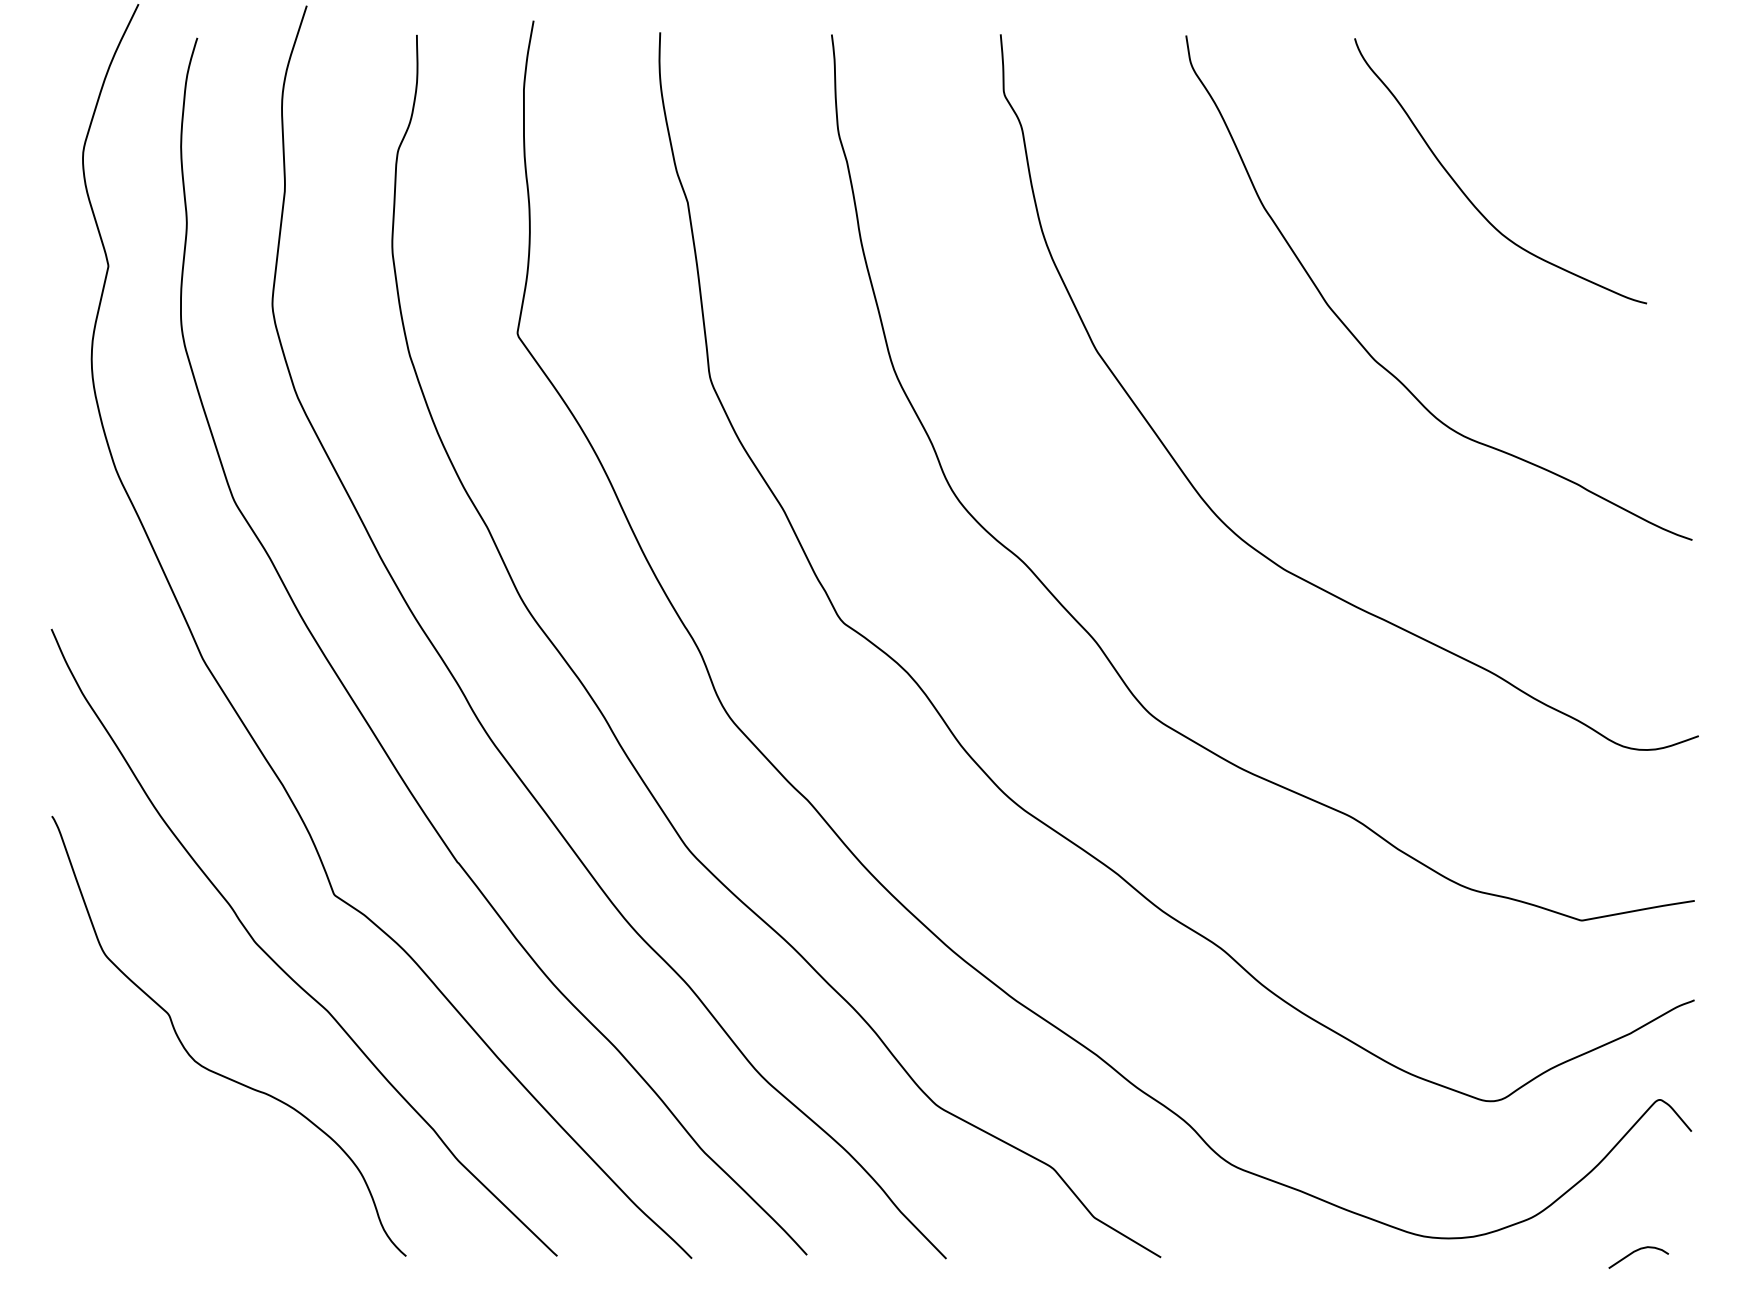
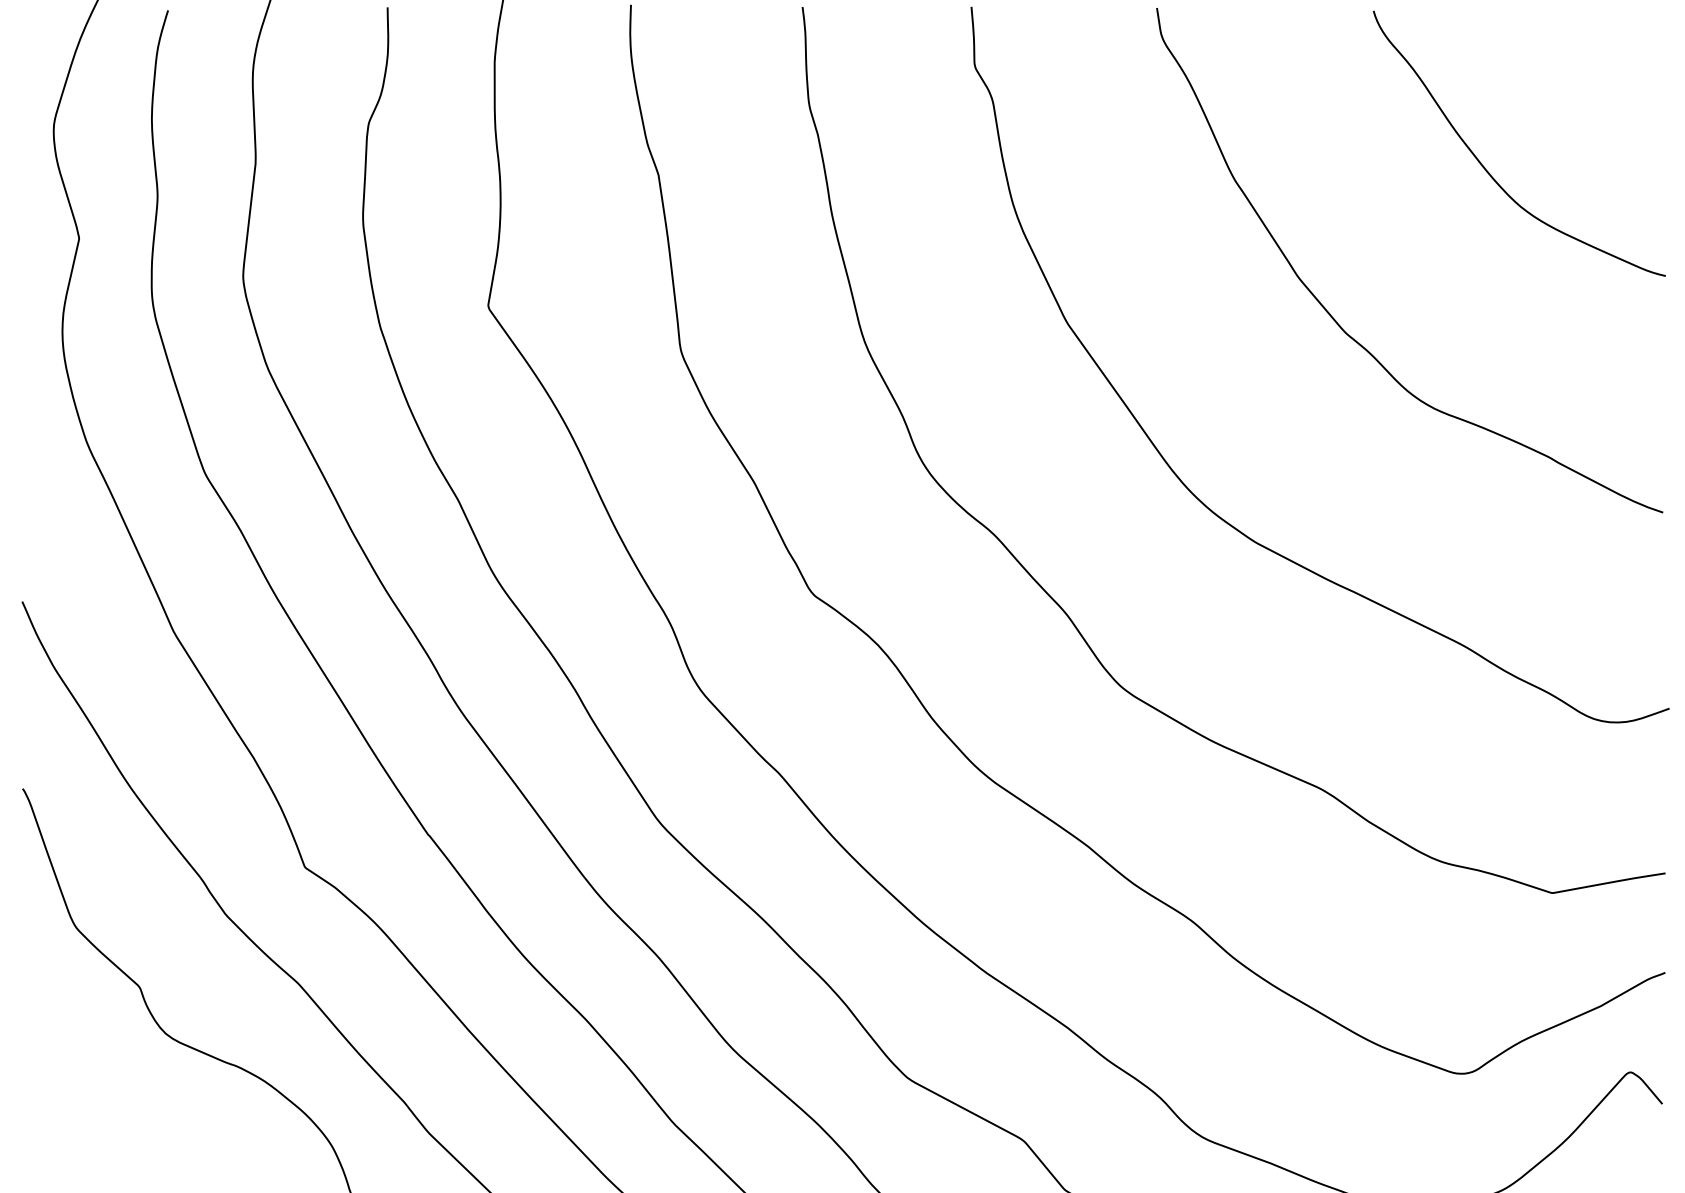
curve: (1469, 198) -> (1488, 171), moved

